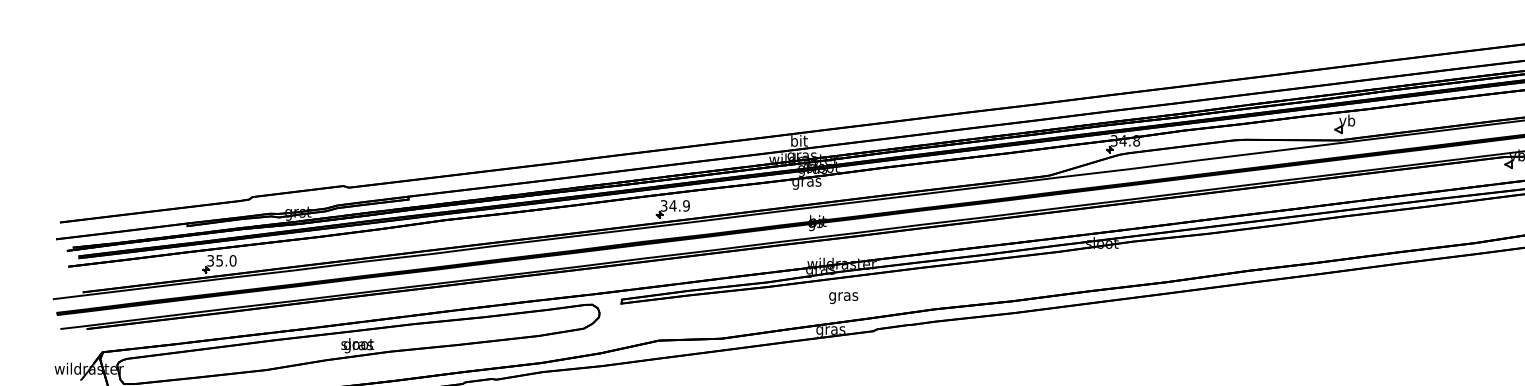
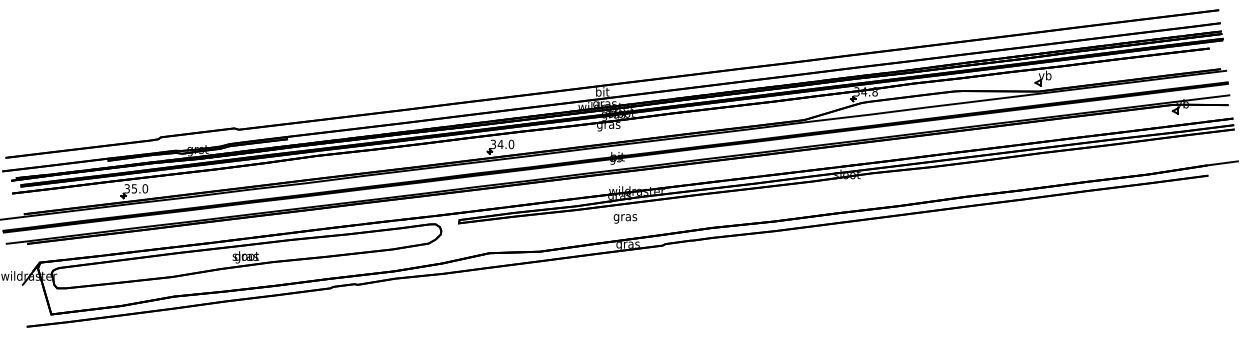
text: (686, 205) -> (511, 144), 34.9 -> 34.0
text: (843, 297) -> (625, 218), moved

